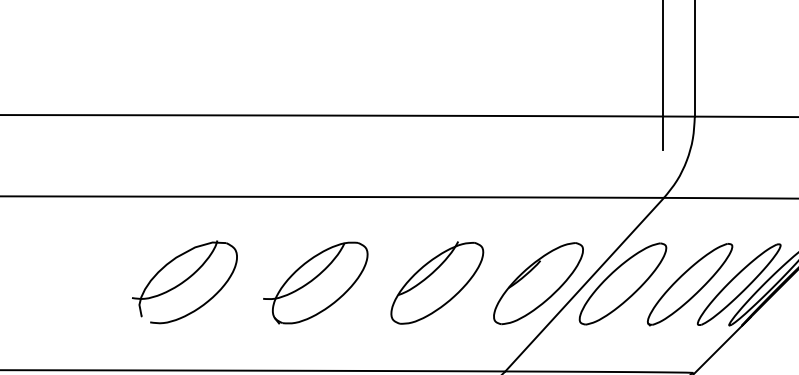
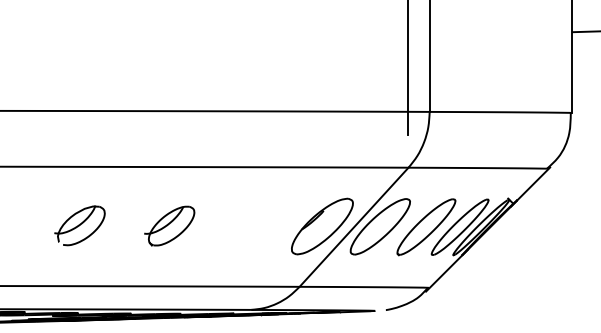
part: (184, 282) -> (79, 225), size x0.7
part: (315, 282) -> (169, 225), size x0.7
part: (436, 282) -> (252, 225), removed

